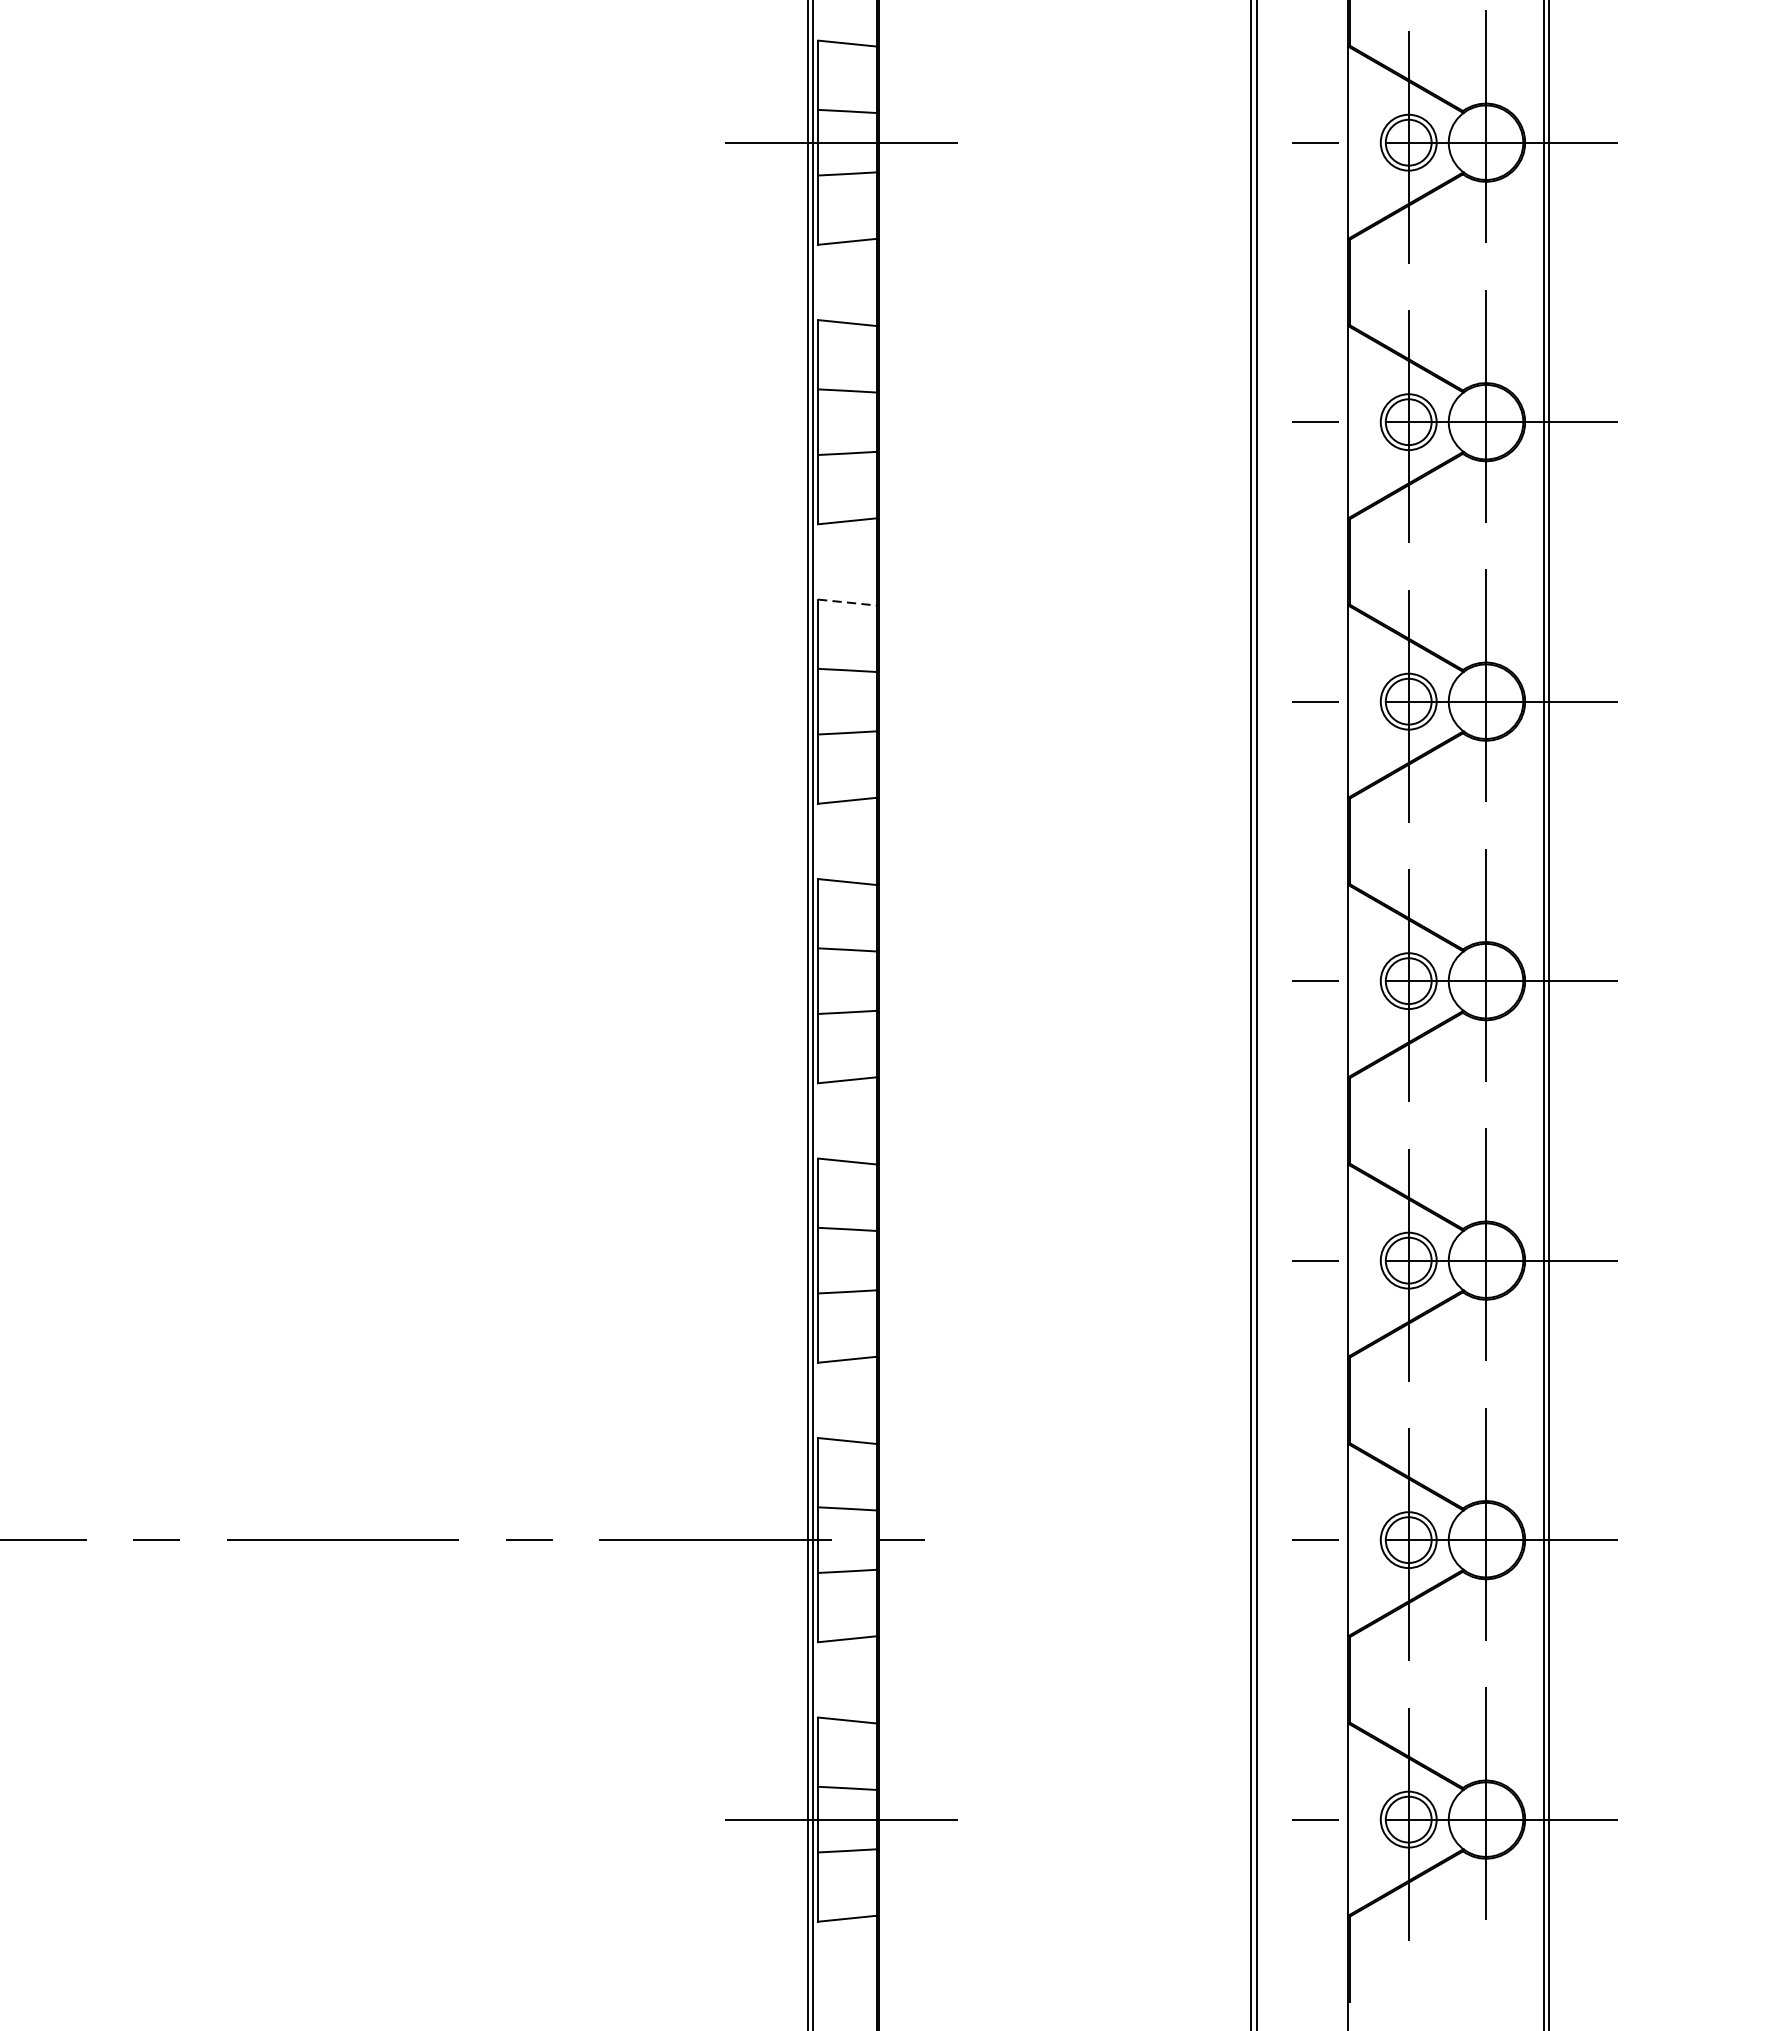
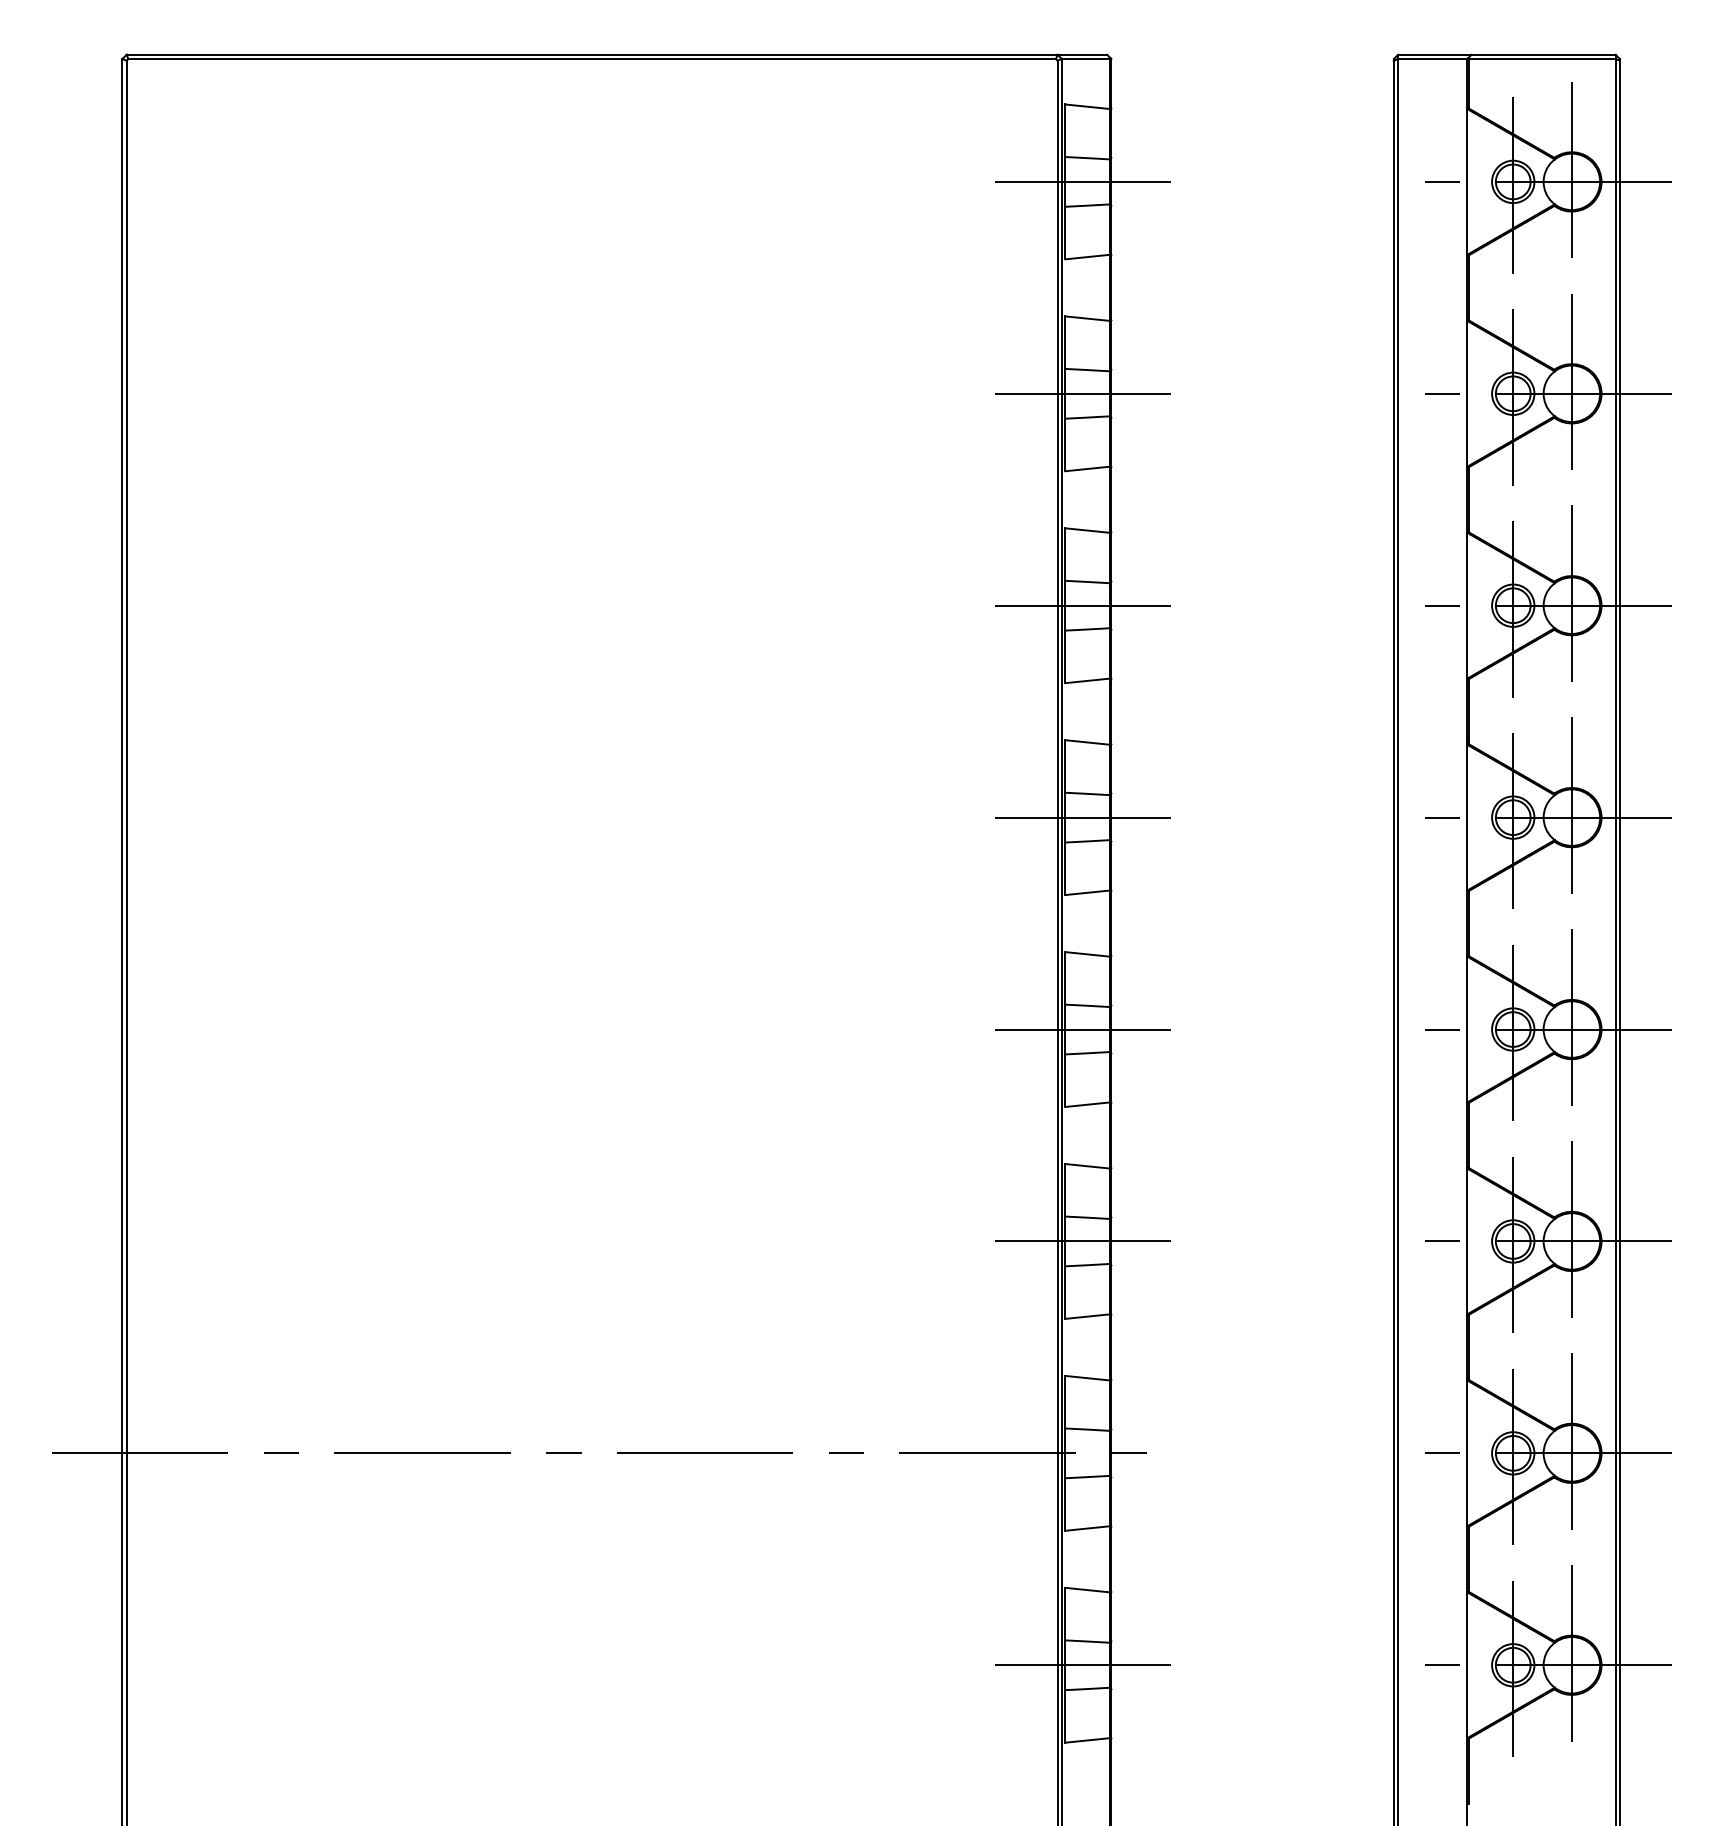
line: (847, 421) -> (1087, 605), added
line: (848, 602) -> (1088, 742), dashed -> solid
line: (847, 701) -> (1087, 817), added
line: (847, 981) -> (1087, 1029), added
line: (847, 1260) -> (1087, 1241), added

